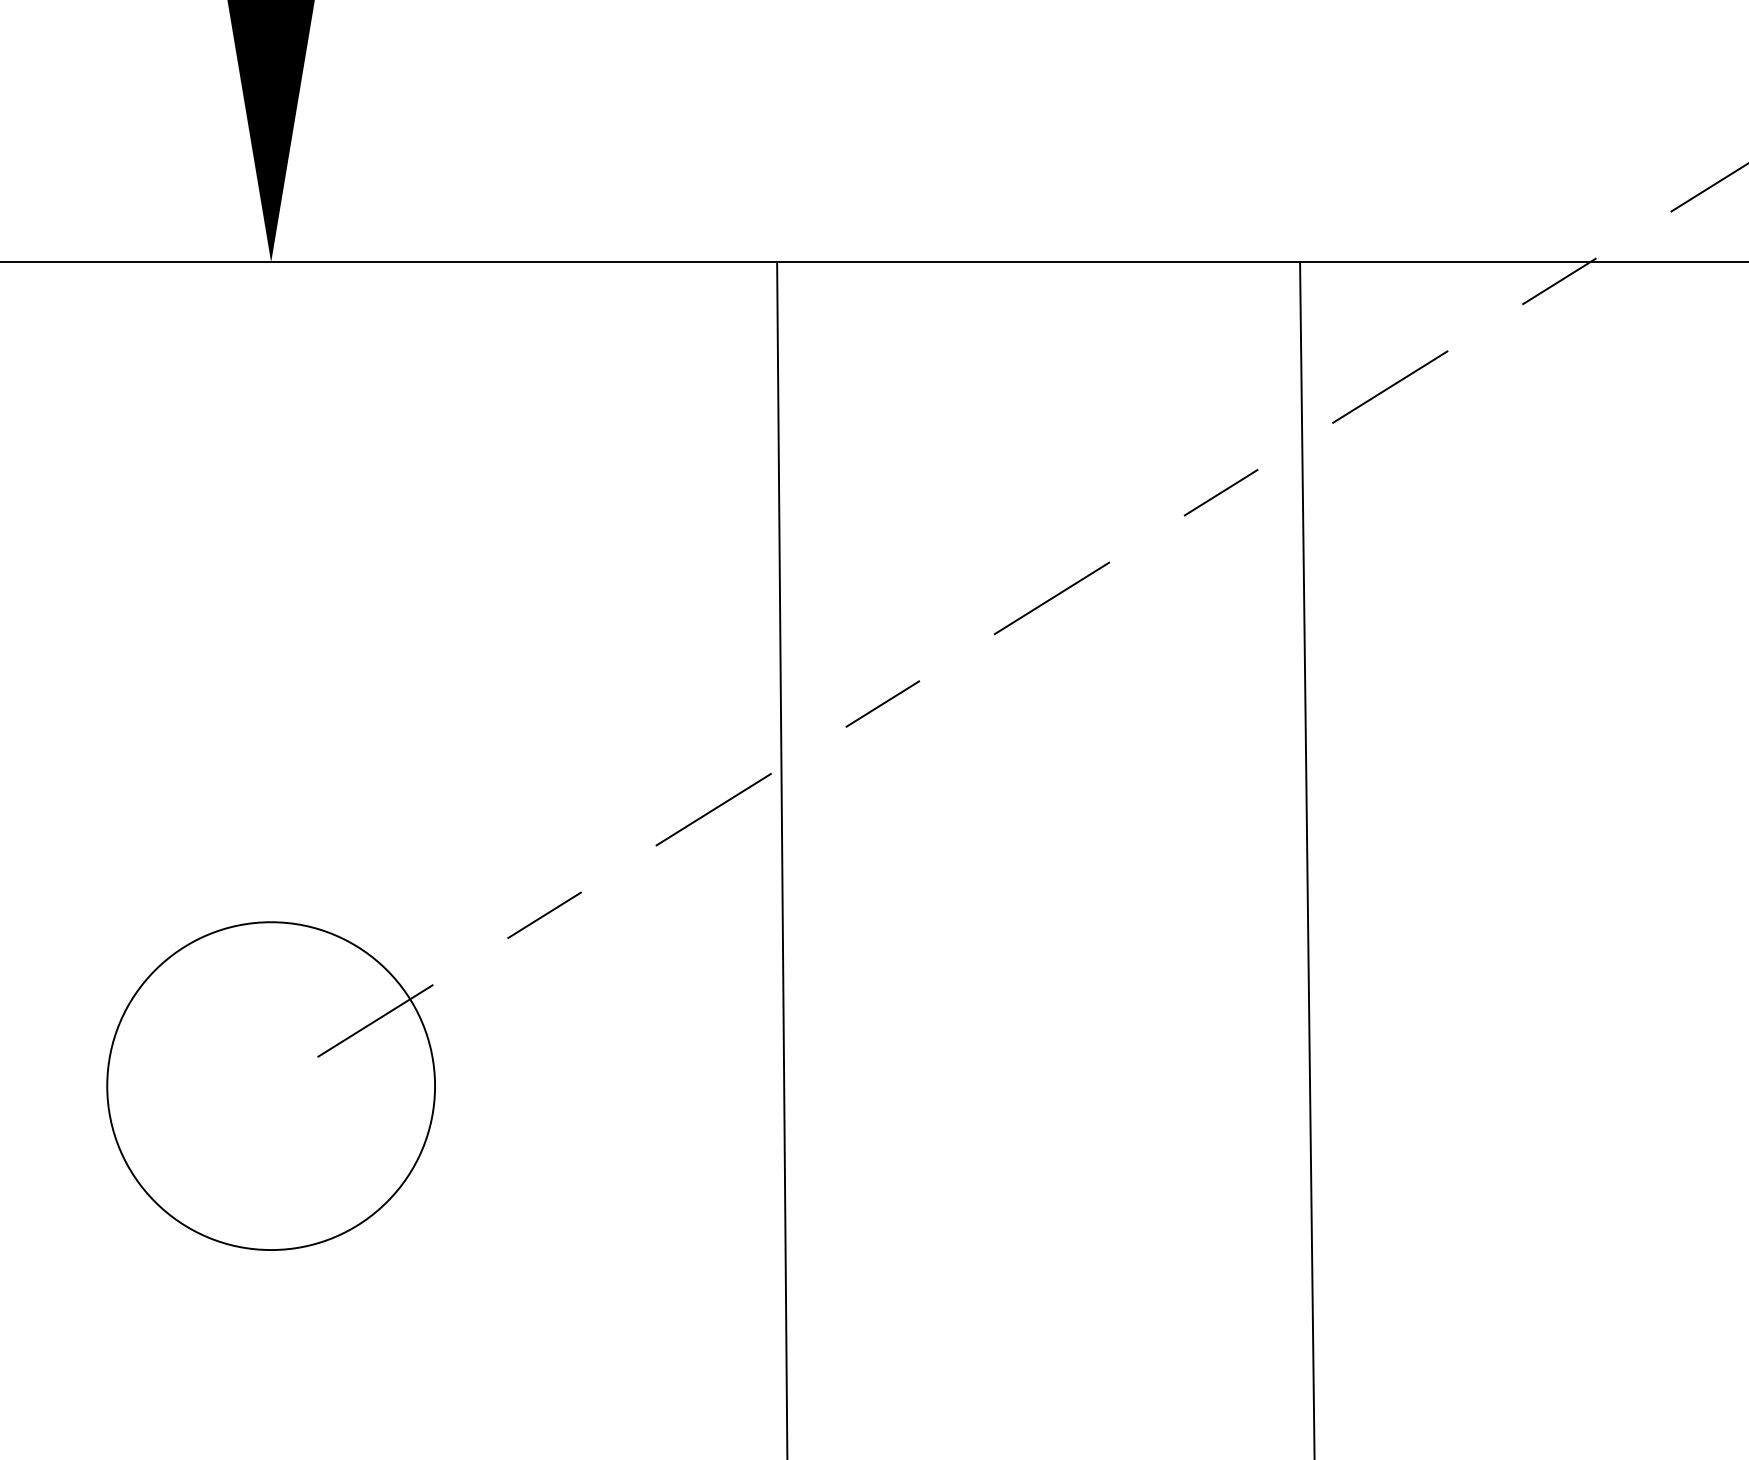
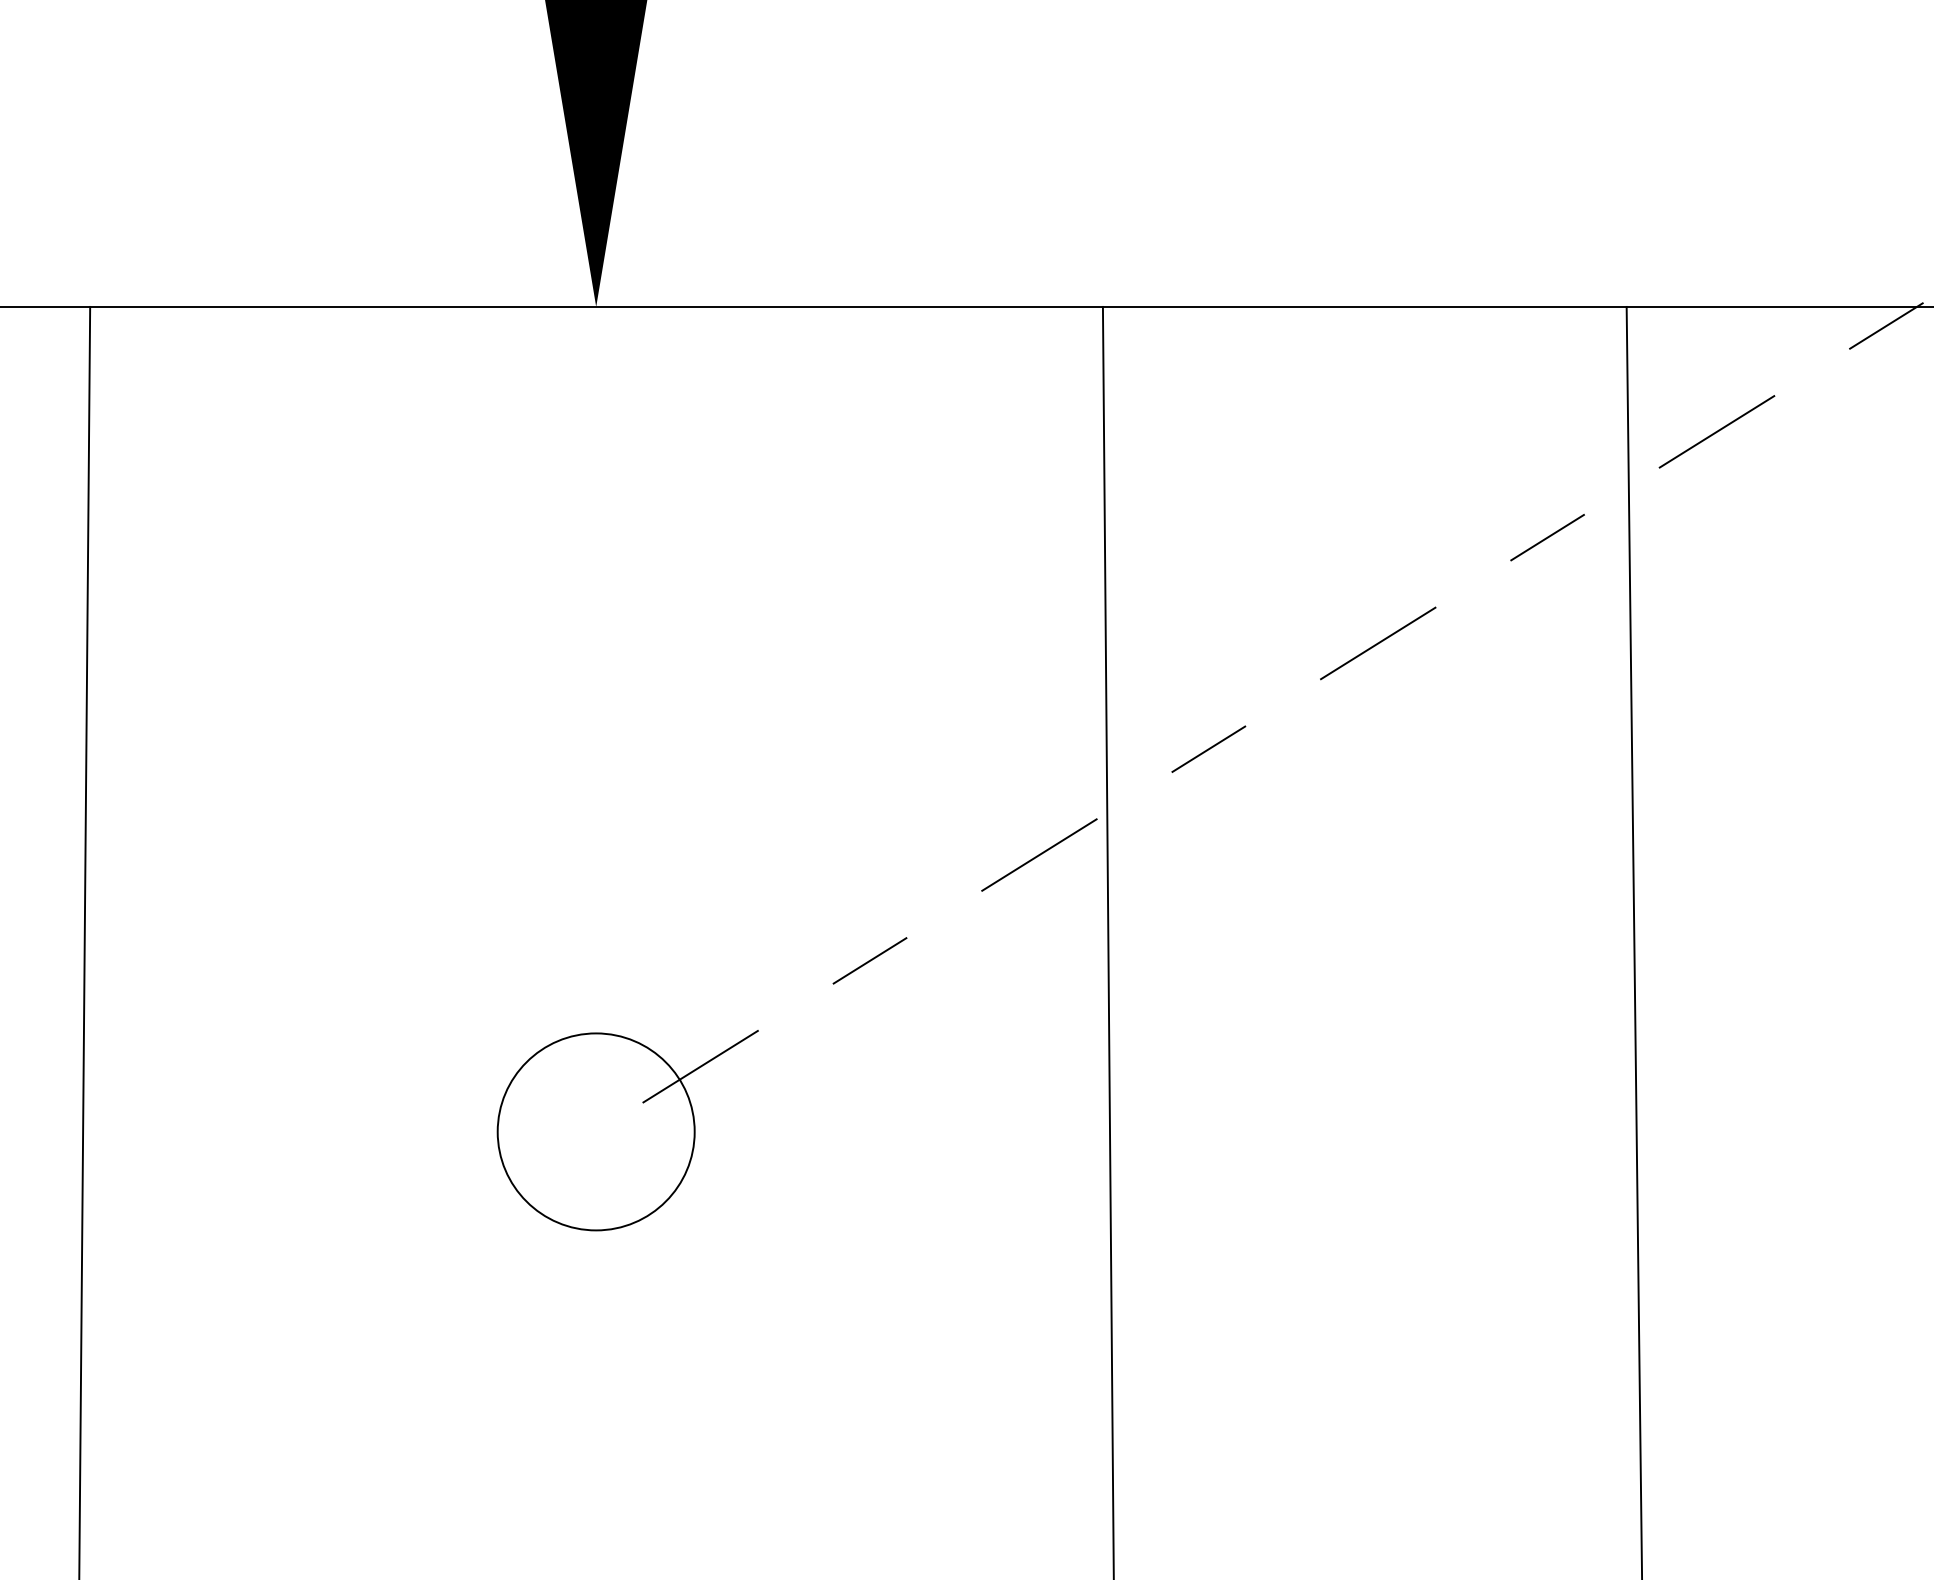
circle: (271, 1085) -> (596, 1131), size x0.6

